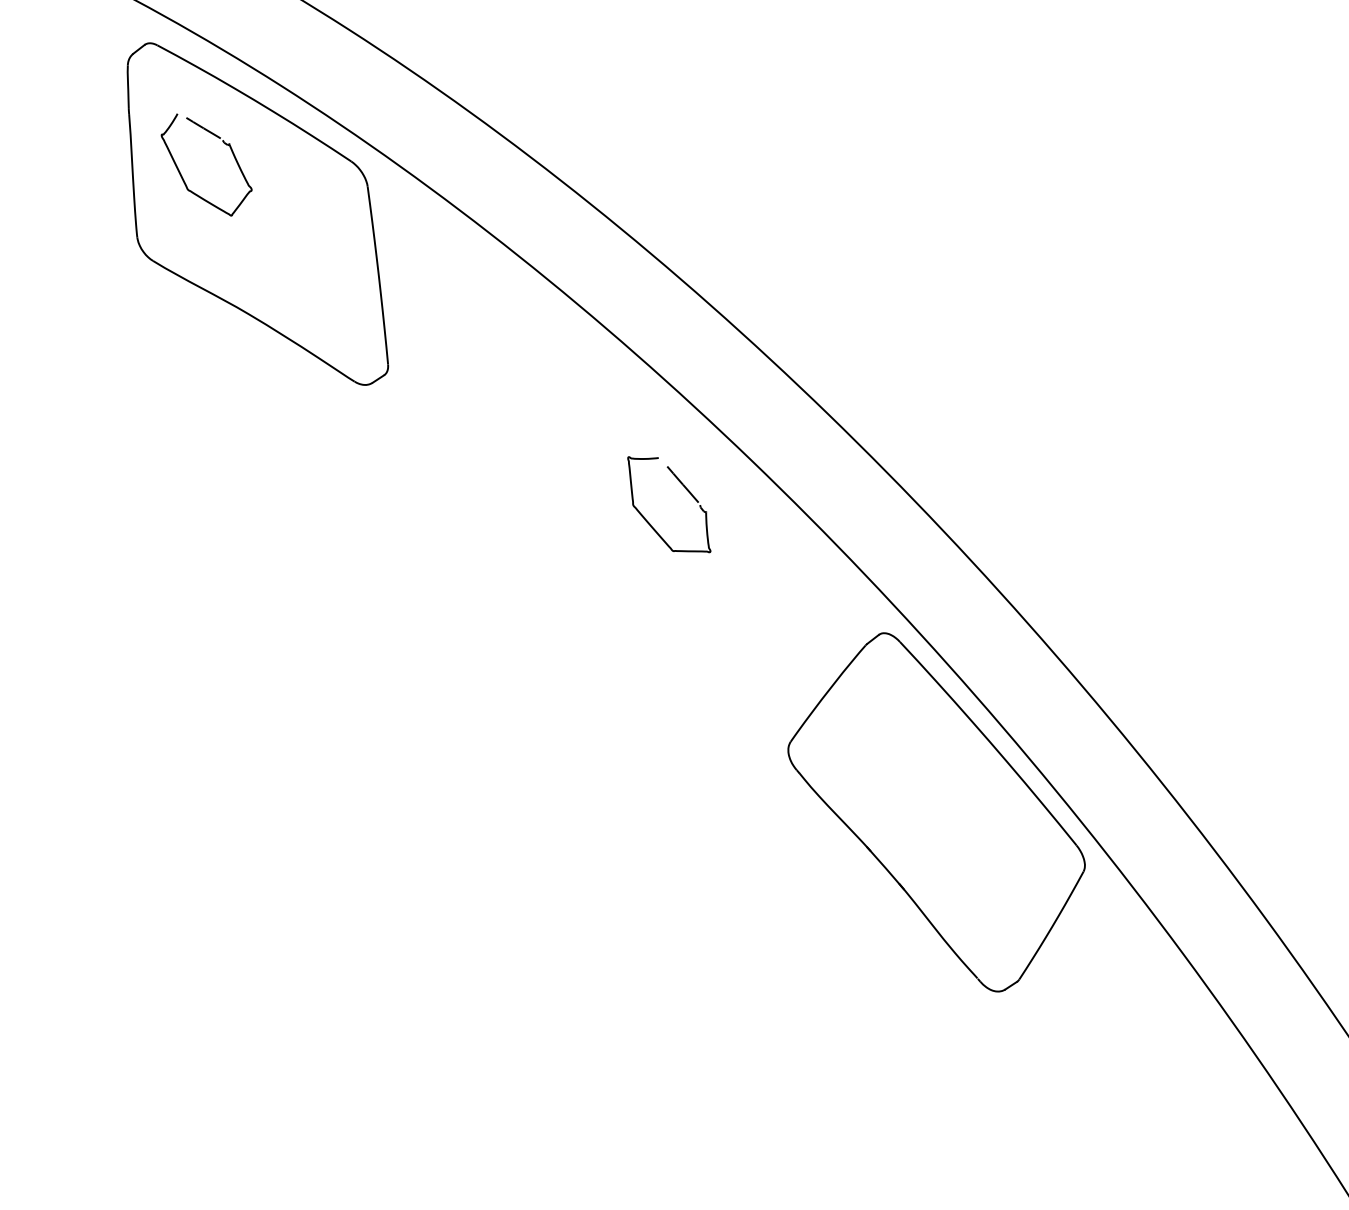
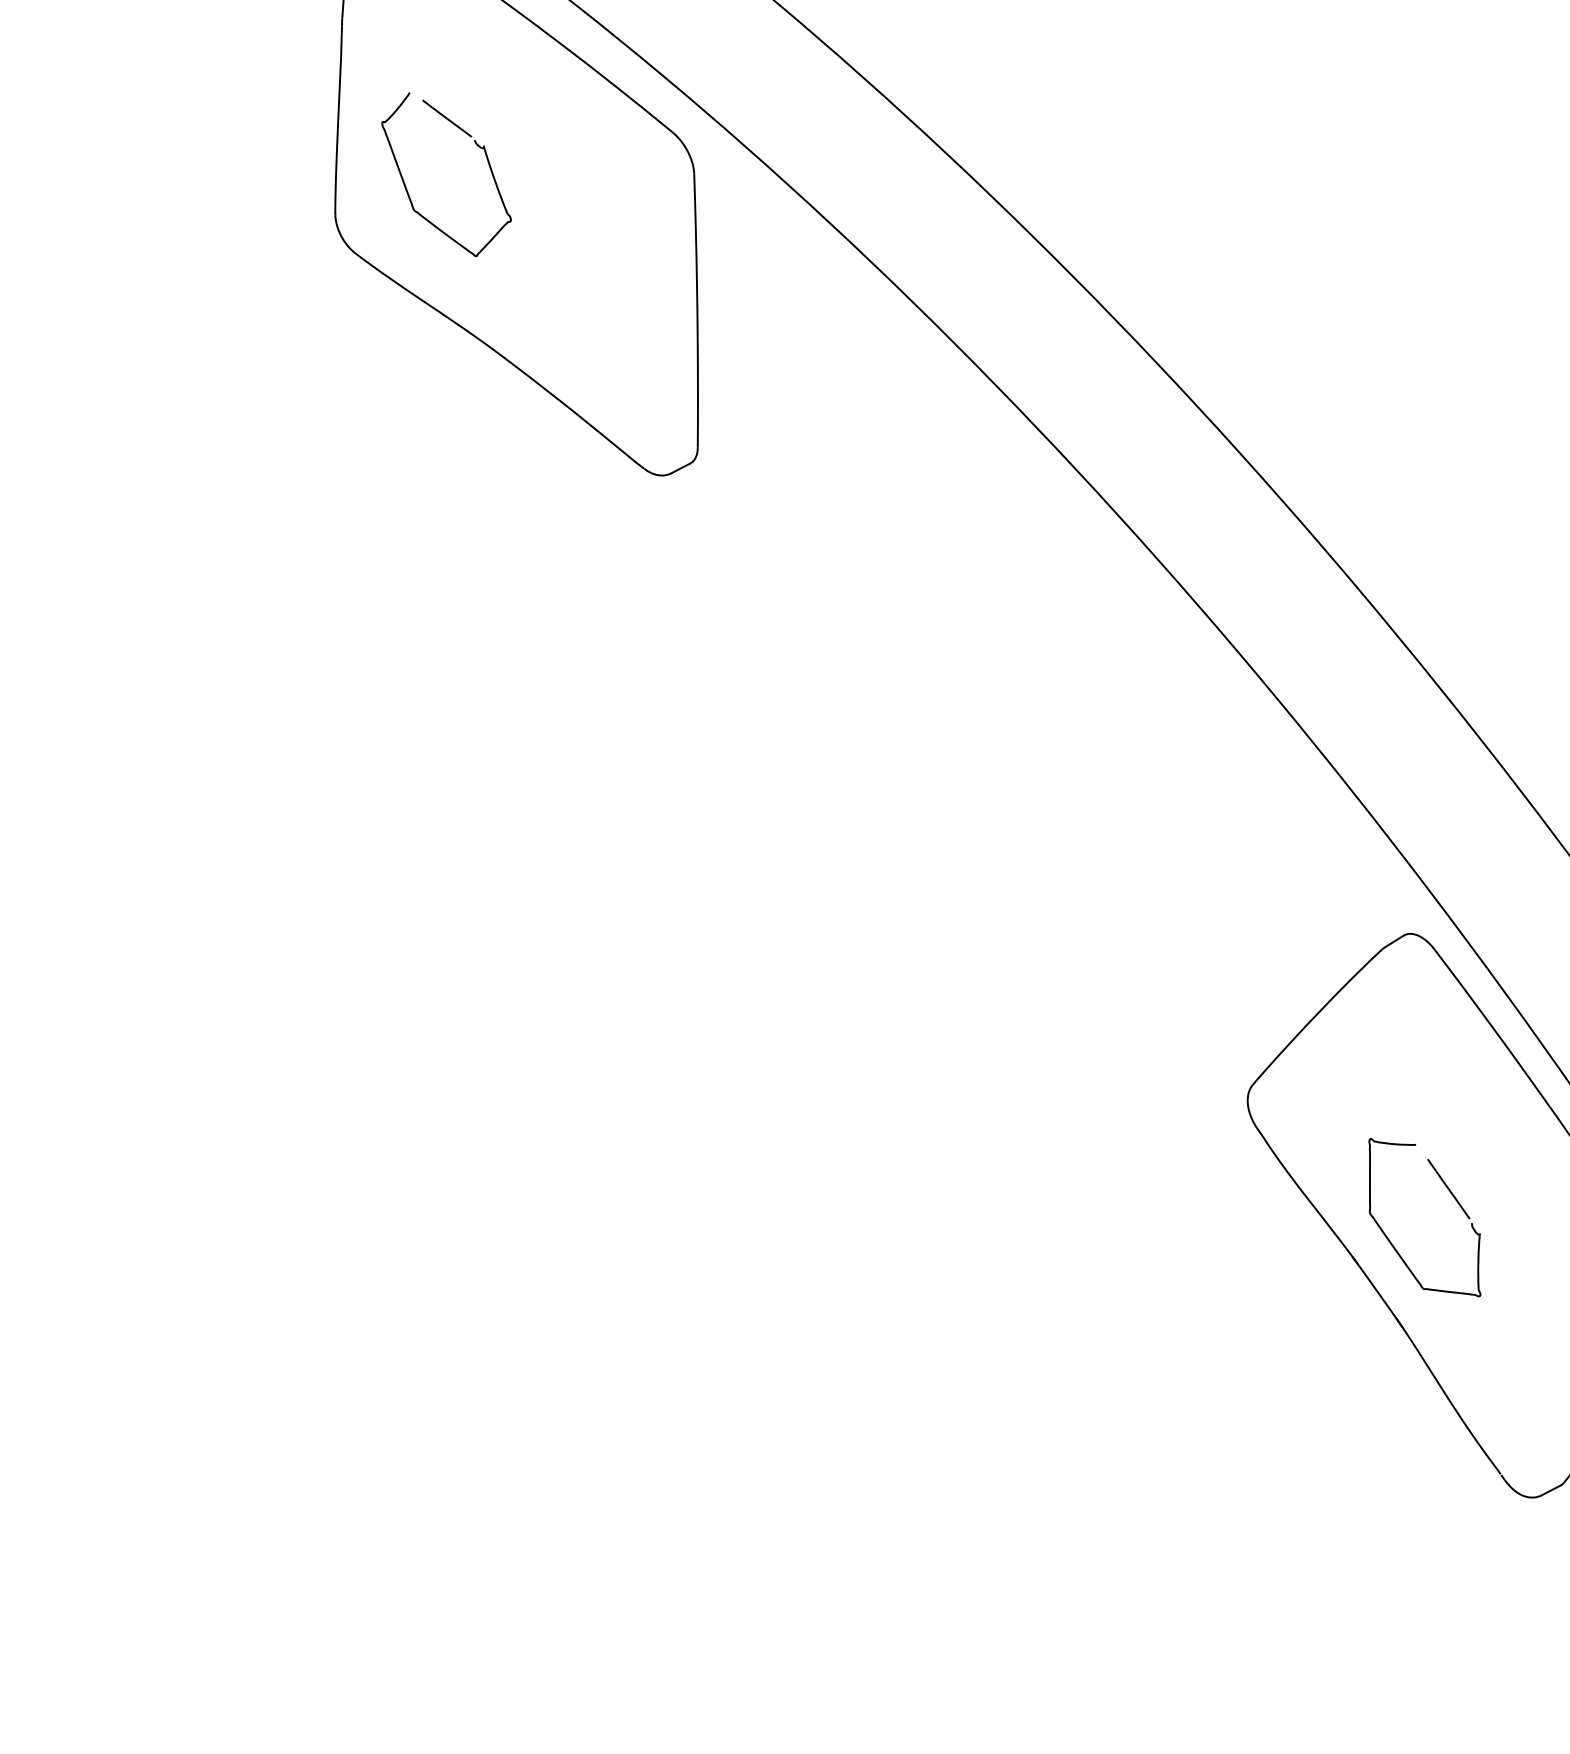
part: (181, 173) -> (406, 184), moved
part: (685, 489) -> (1451, 1197), moved

